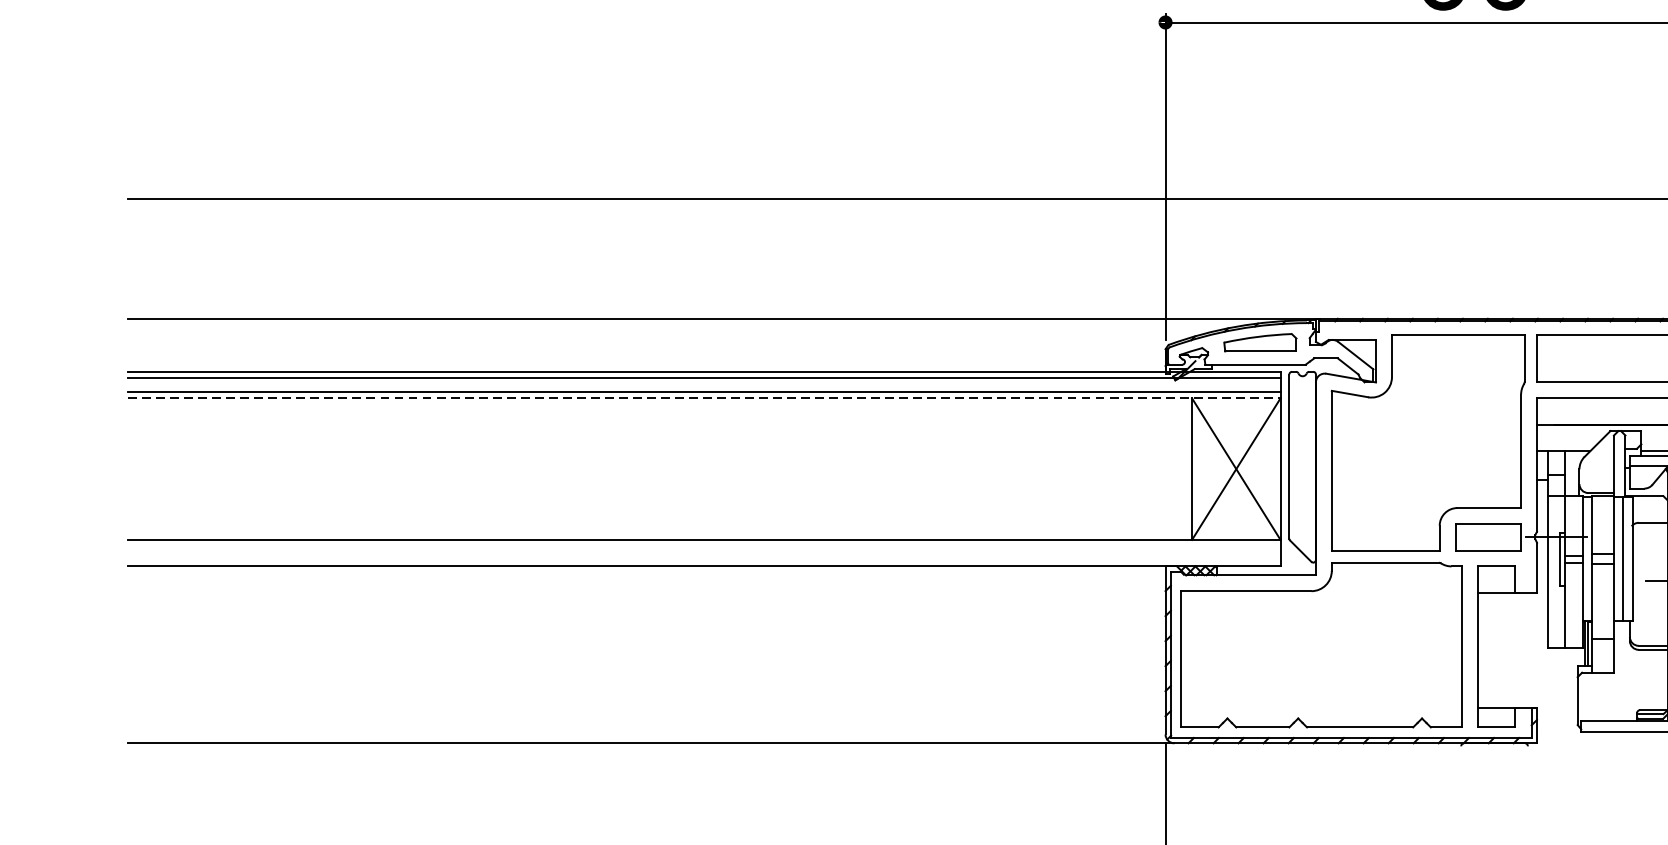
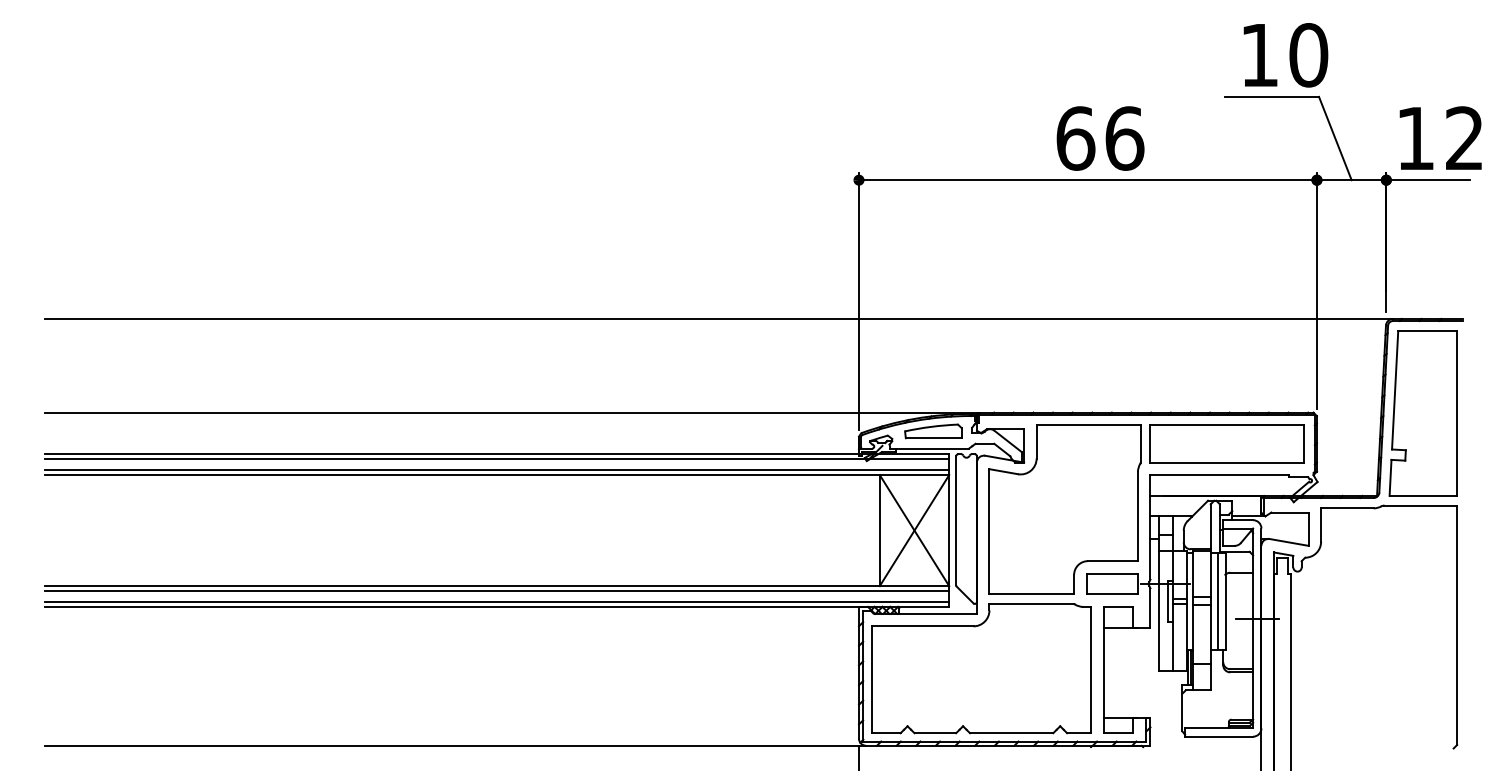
line: (704, 398) -> (497, 475), dashed -> solid
line: (704, 545) -> (497, 590), added
line: (704, 560) -> (497, 602), added

